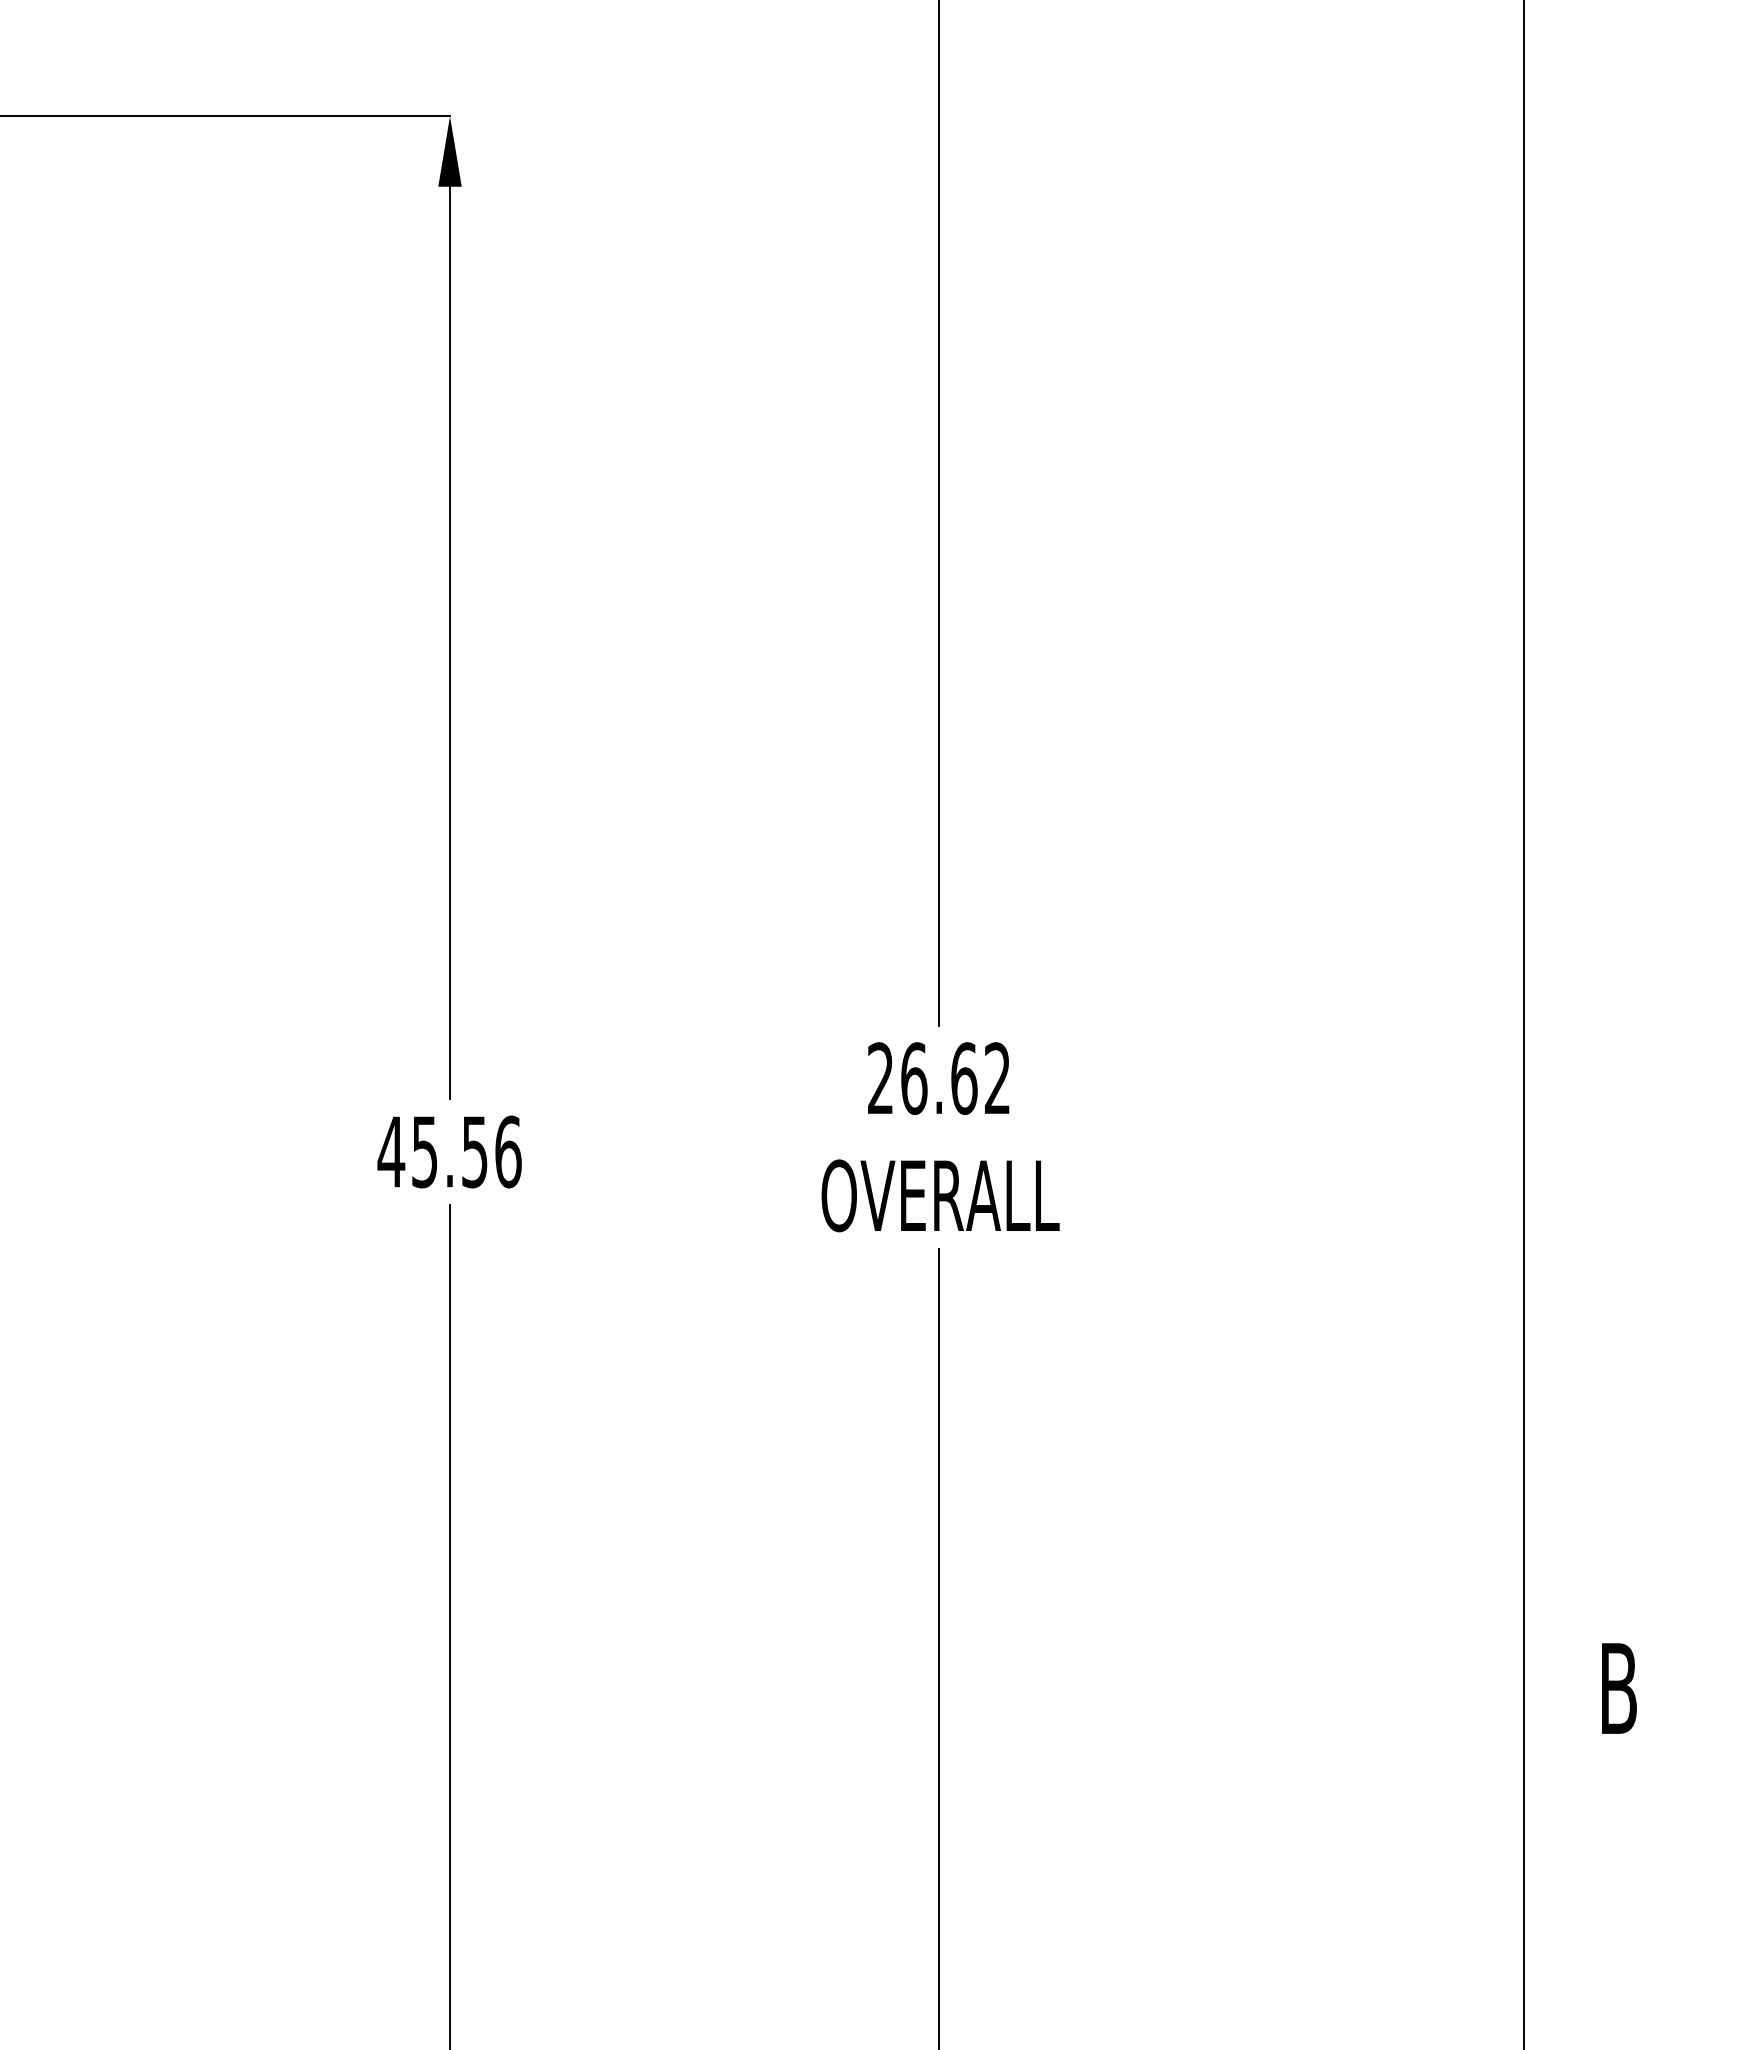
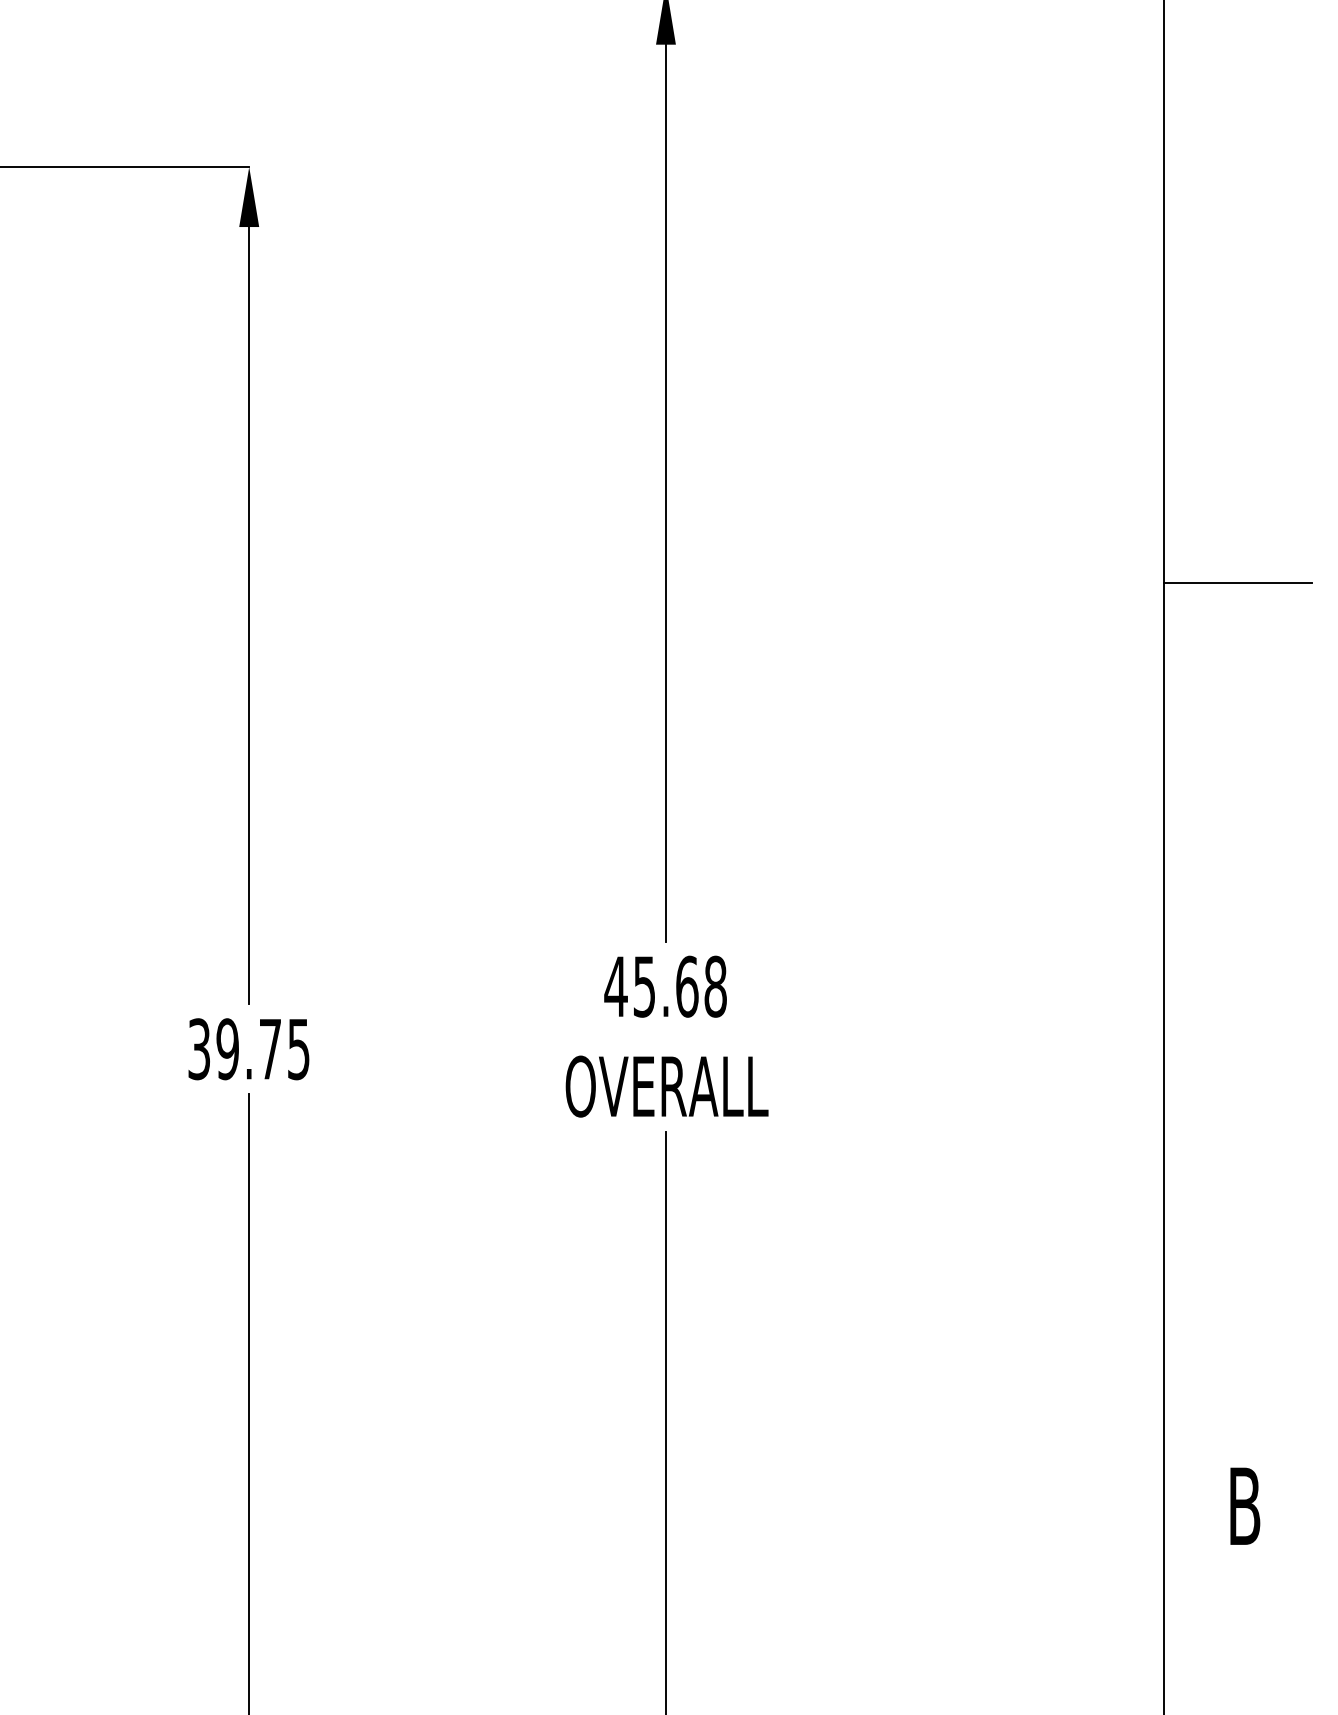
line: (1610, 604) -> (1237, 582), added
text: (938, 1078) -> (665, 986), 26.62 -> 45.68
text: (449, 1151) -> (248, 1048), 45.56 -> 39.75

